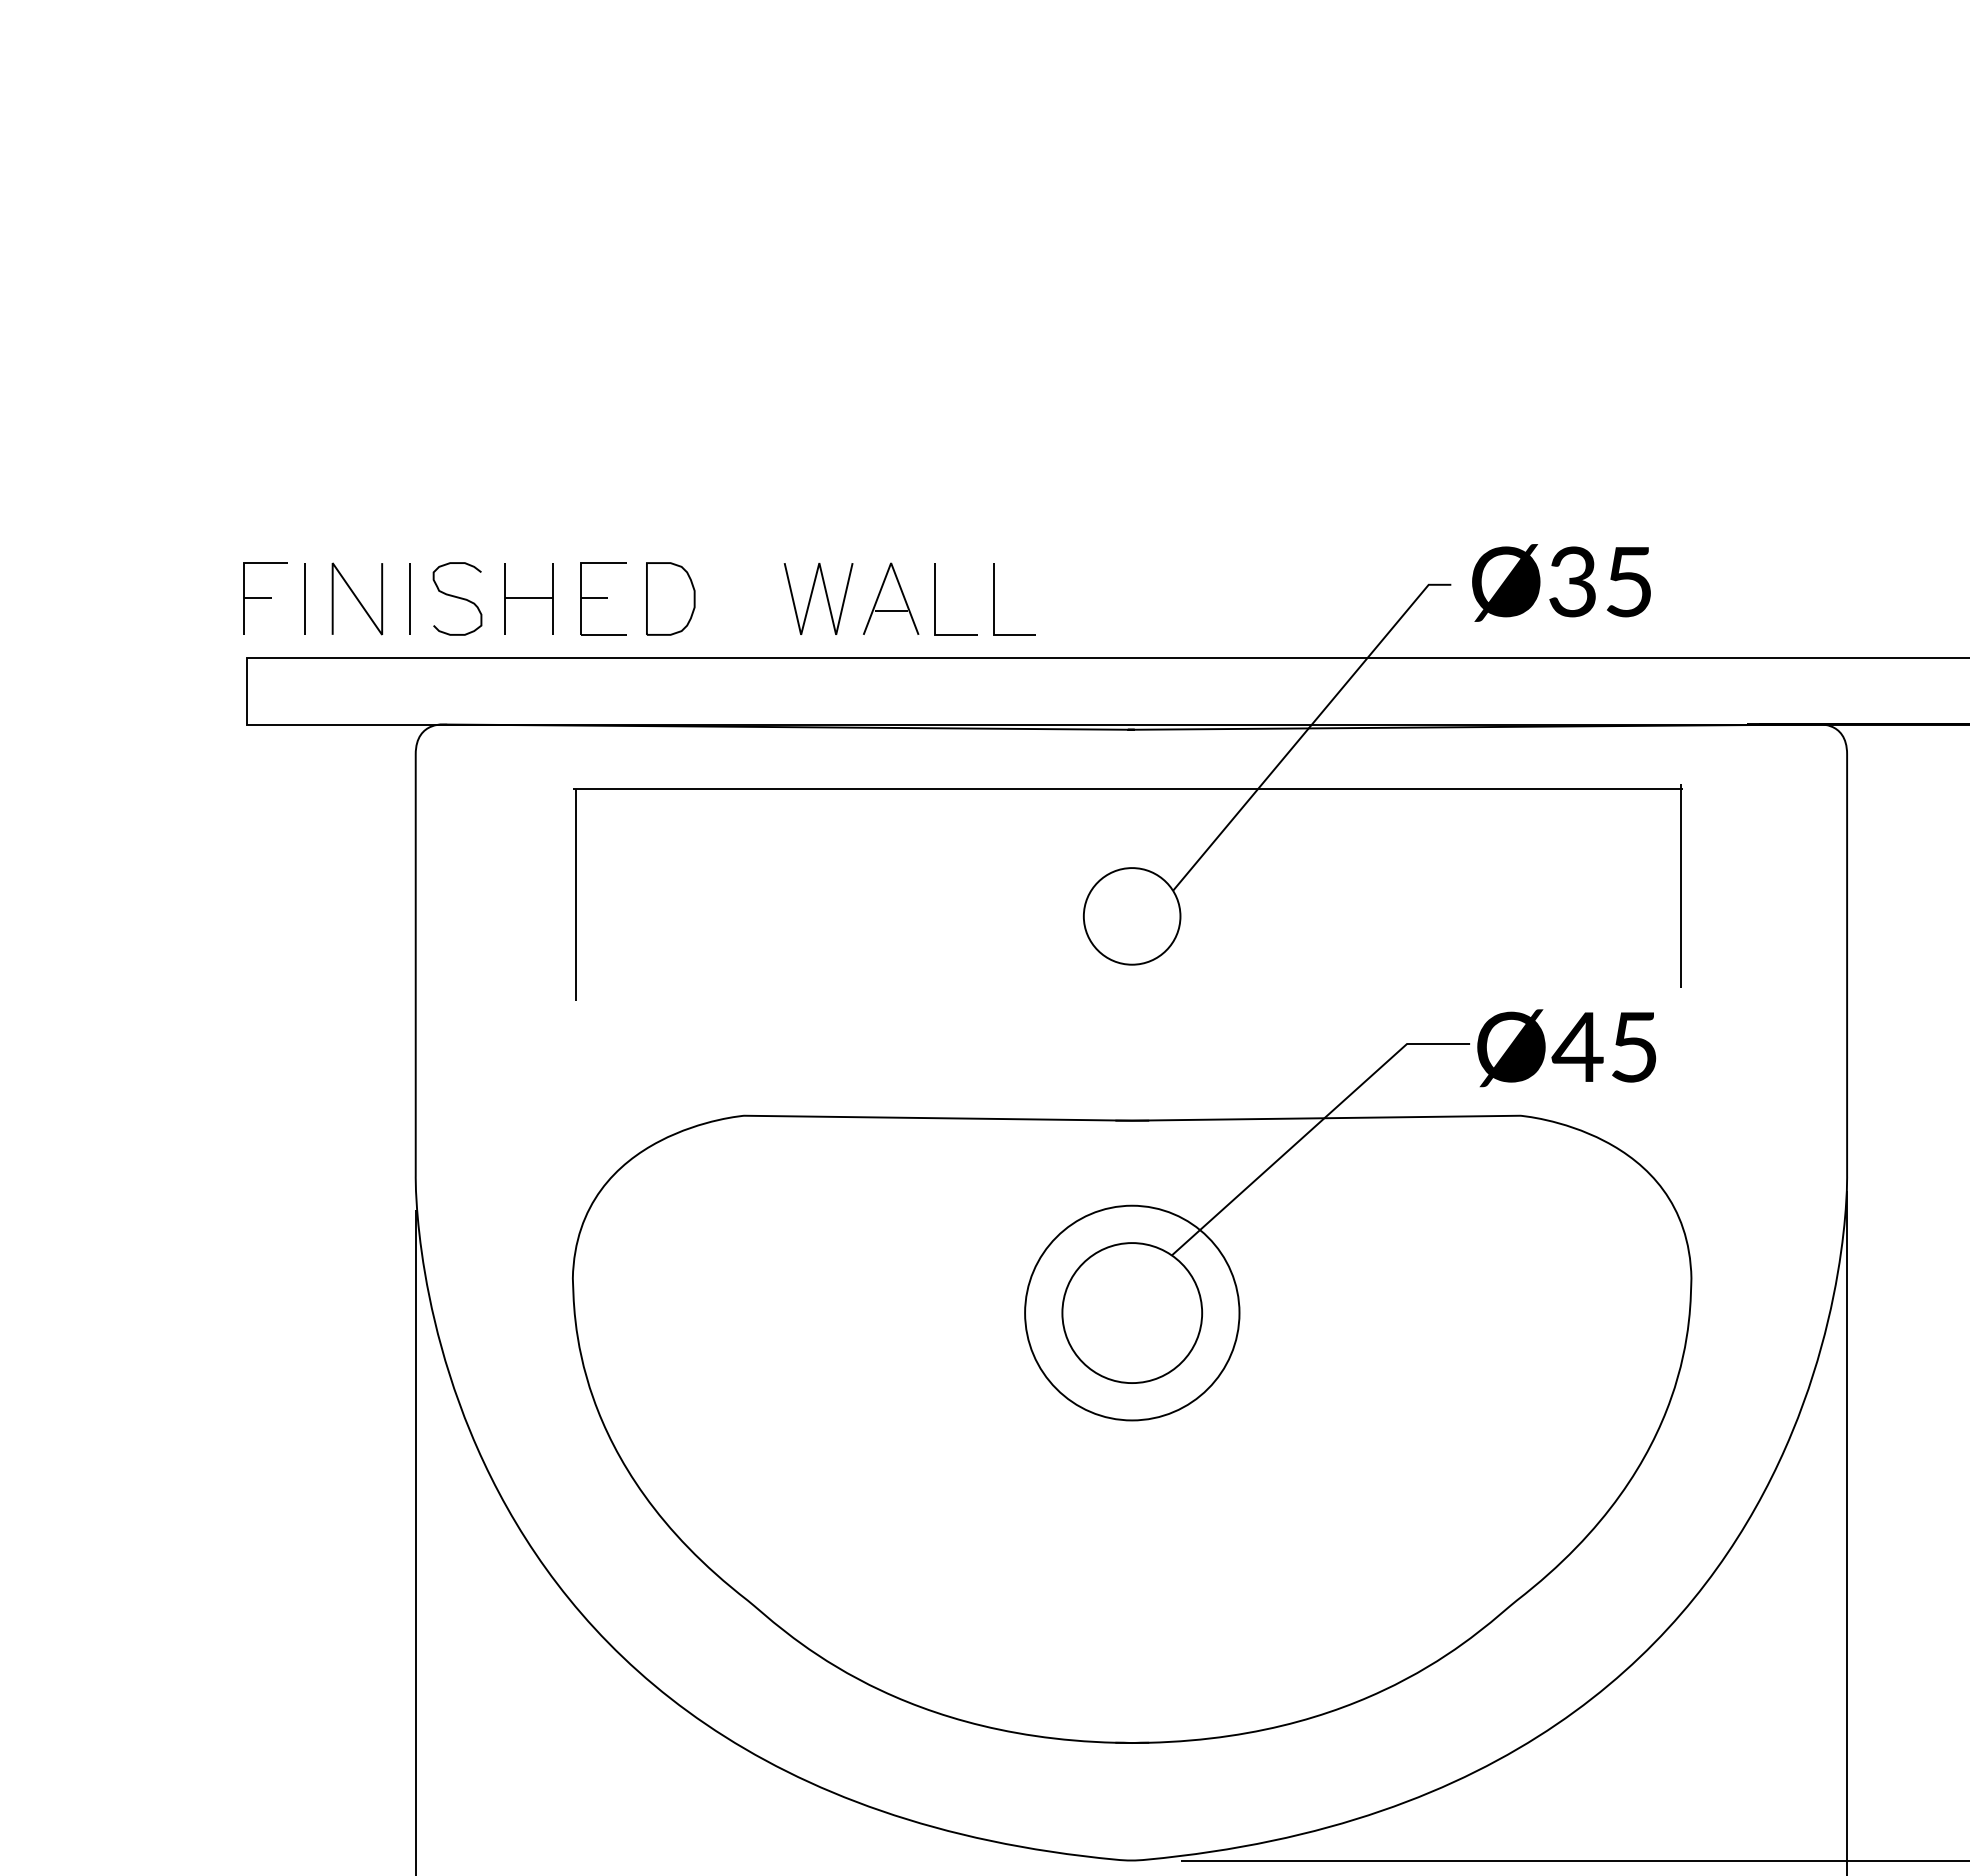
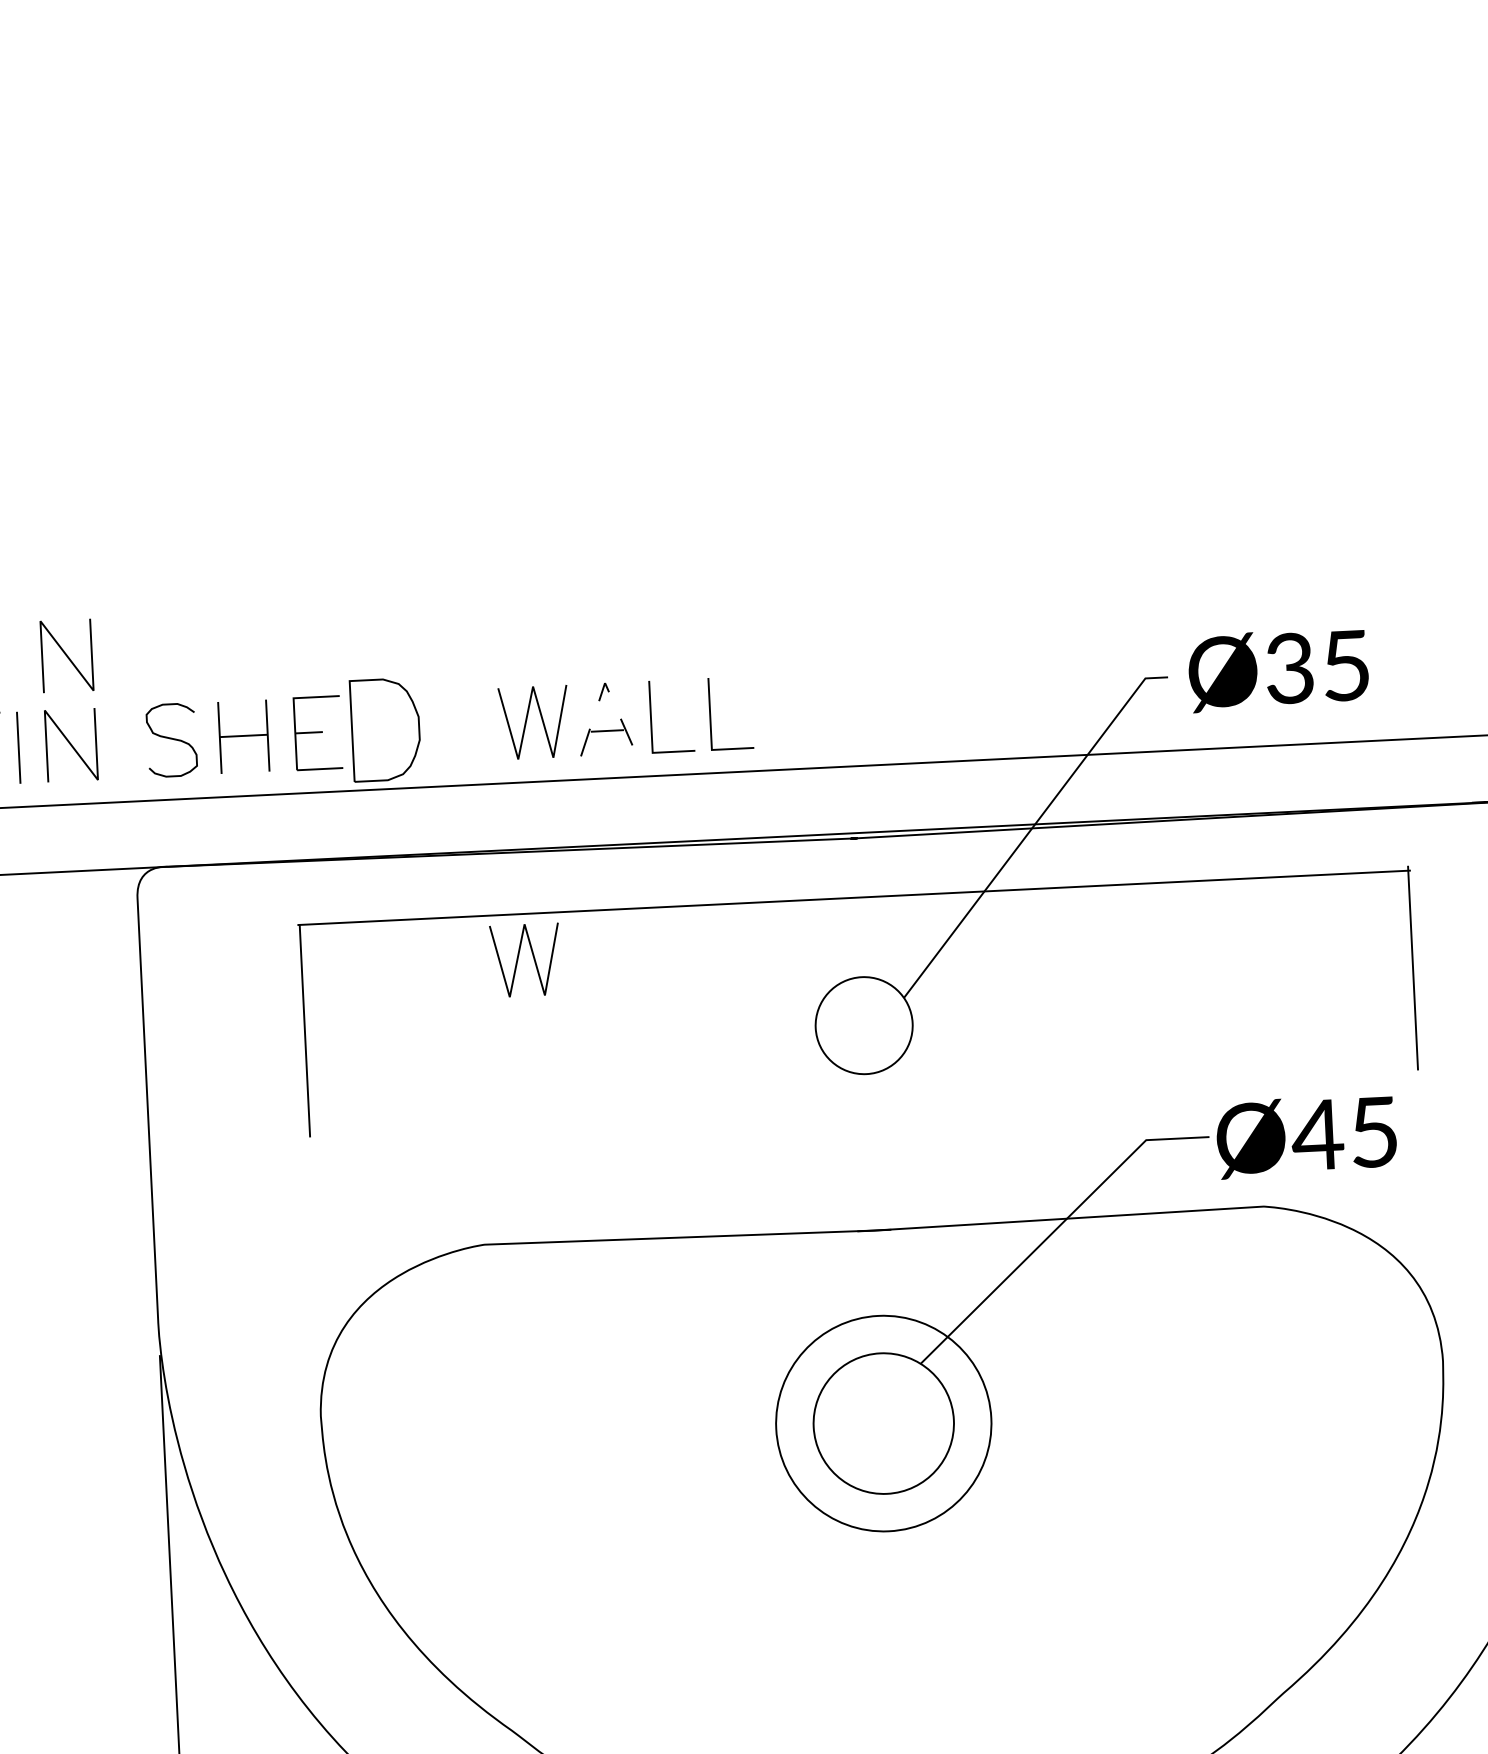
line: (357, 509) -> (67, 655), added
line: (891, 563) -> (605, 683), solid -> dashed
line: (409, 598) -> (123, 742), removed
part: (670, 598) -> (385, 729), size x1.4
line: (792, 831) -> (519, 957), added

